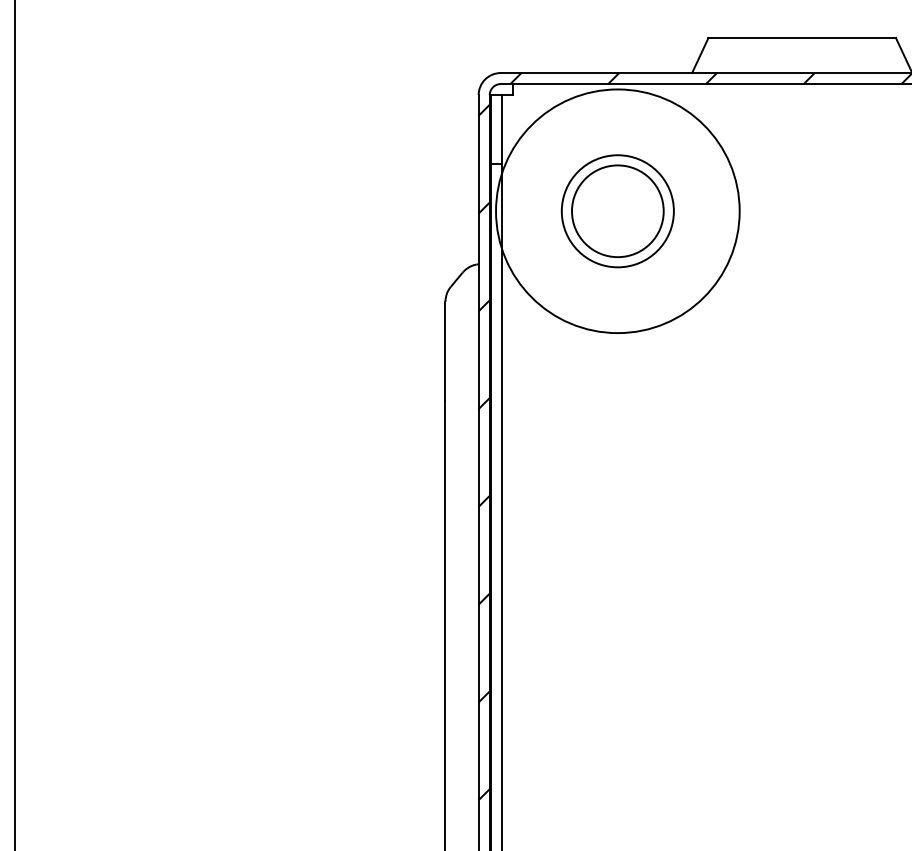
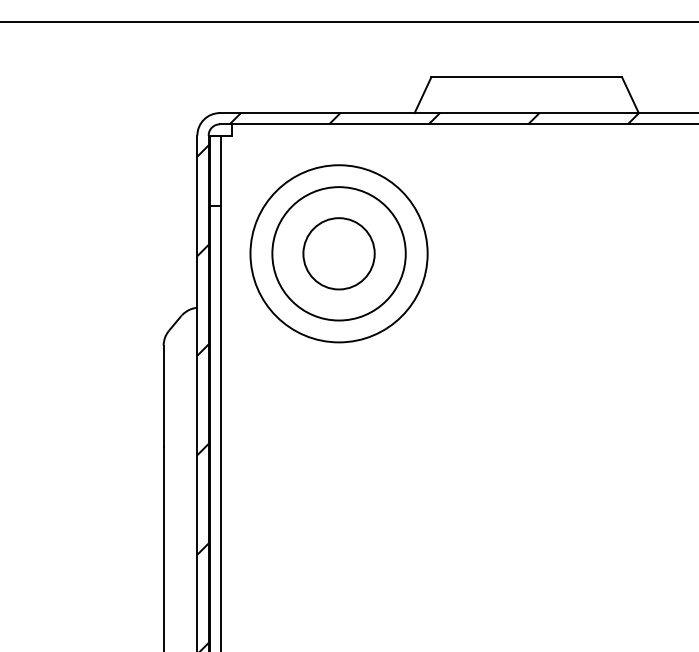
circle: (617, 210) -> (338, 253), size x1.43
circle: (617, 211) -> (338, 254), size x0.62
circle: (617, 211) -> (338, 254), size x0.71

